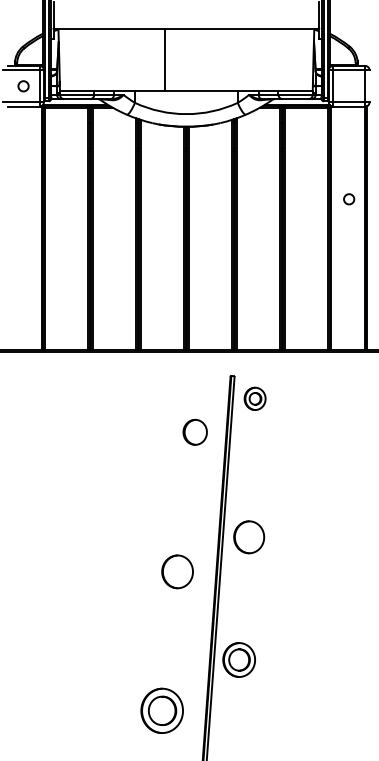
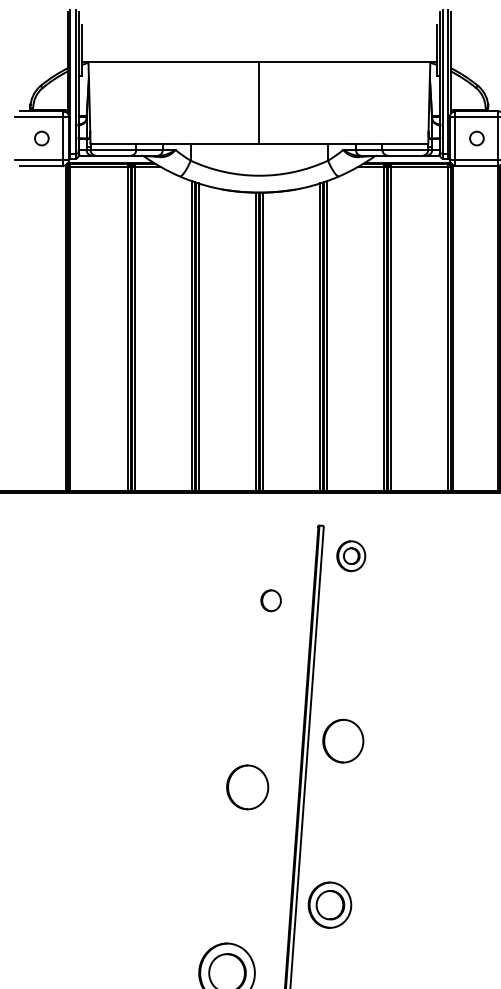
line: (165, 59) -> (259, 102), moved
circle: (349, 199) -> (477, 138), moved
part: (194, 431) -> (270, 599), size x0.62

